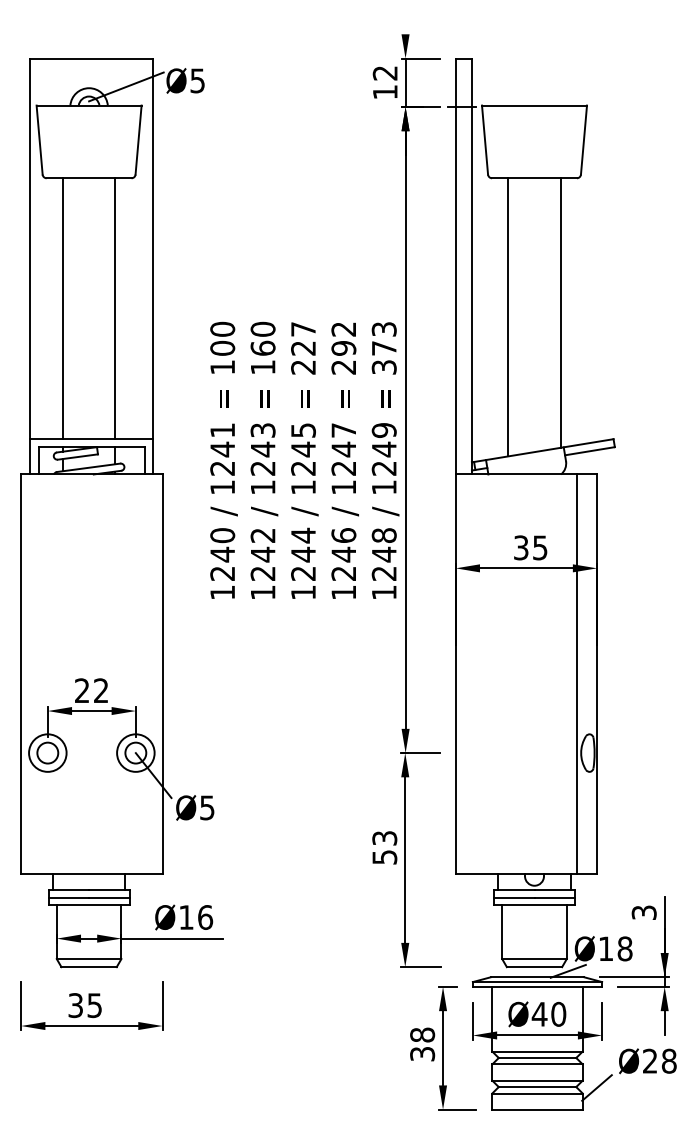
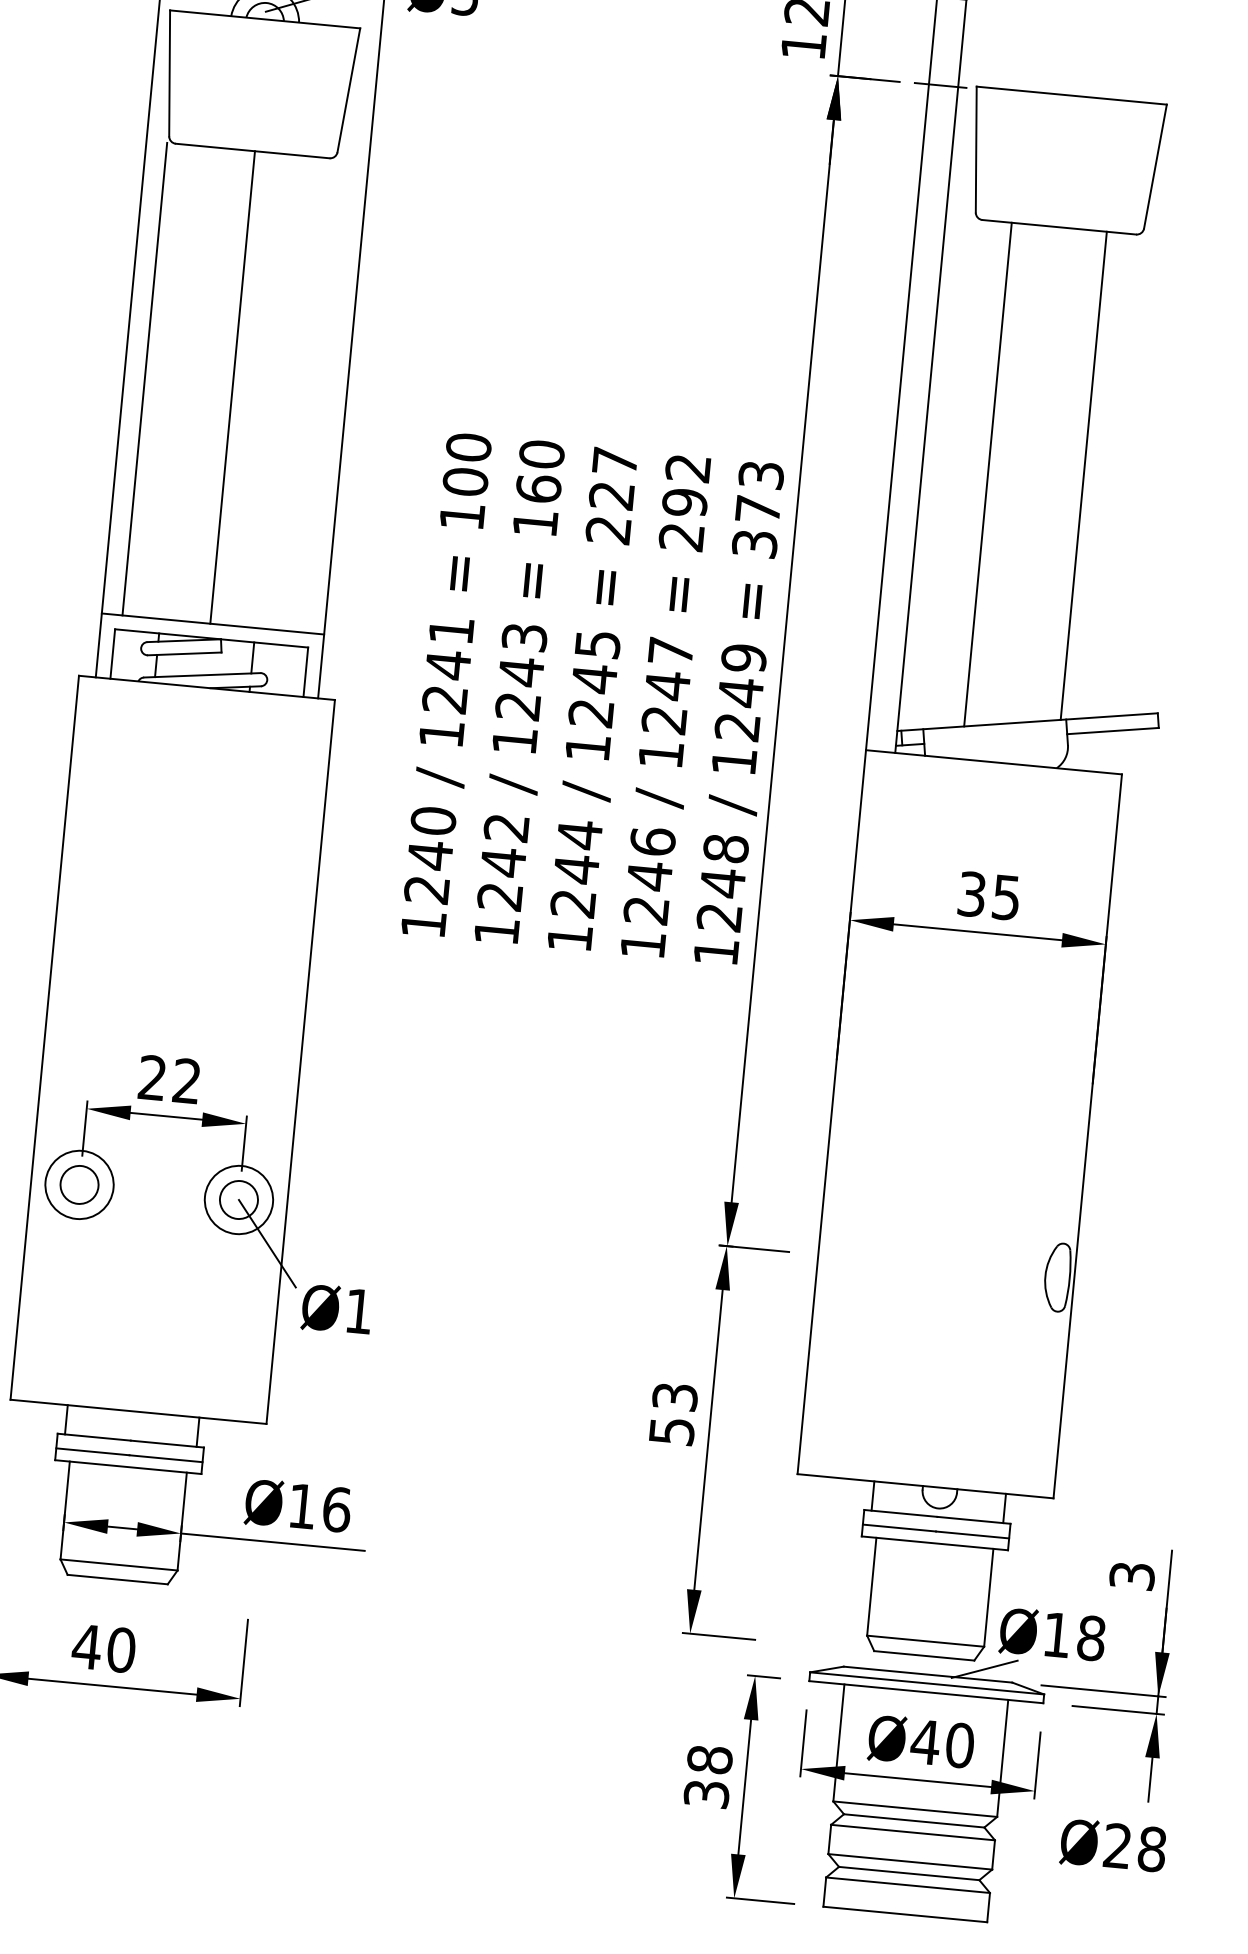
line: (62, 308) -> (144, 378), moved
line: (115, 308) -> (232, 387), moved
line: (576, 674) -> (1050, 1133), removed
text: (207, 807) -> (359, 1310), Ø5 -> Ø1
text: (84, 1005) -> (102, 1648), 35 -> 40
line: (596, 1087) -> (1015, 1884), removed

